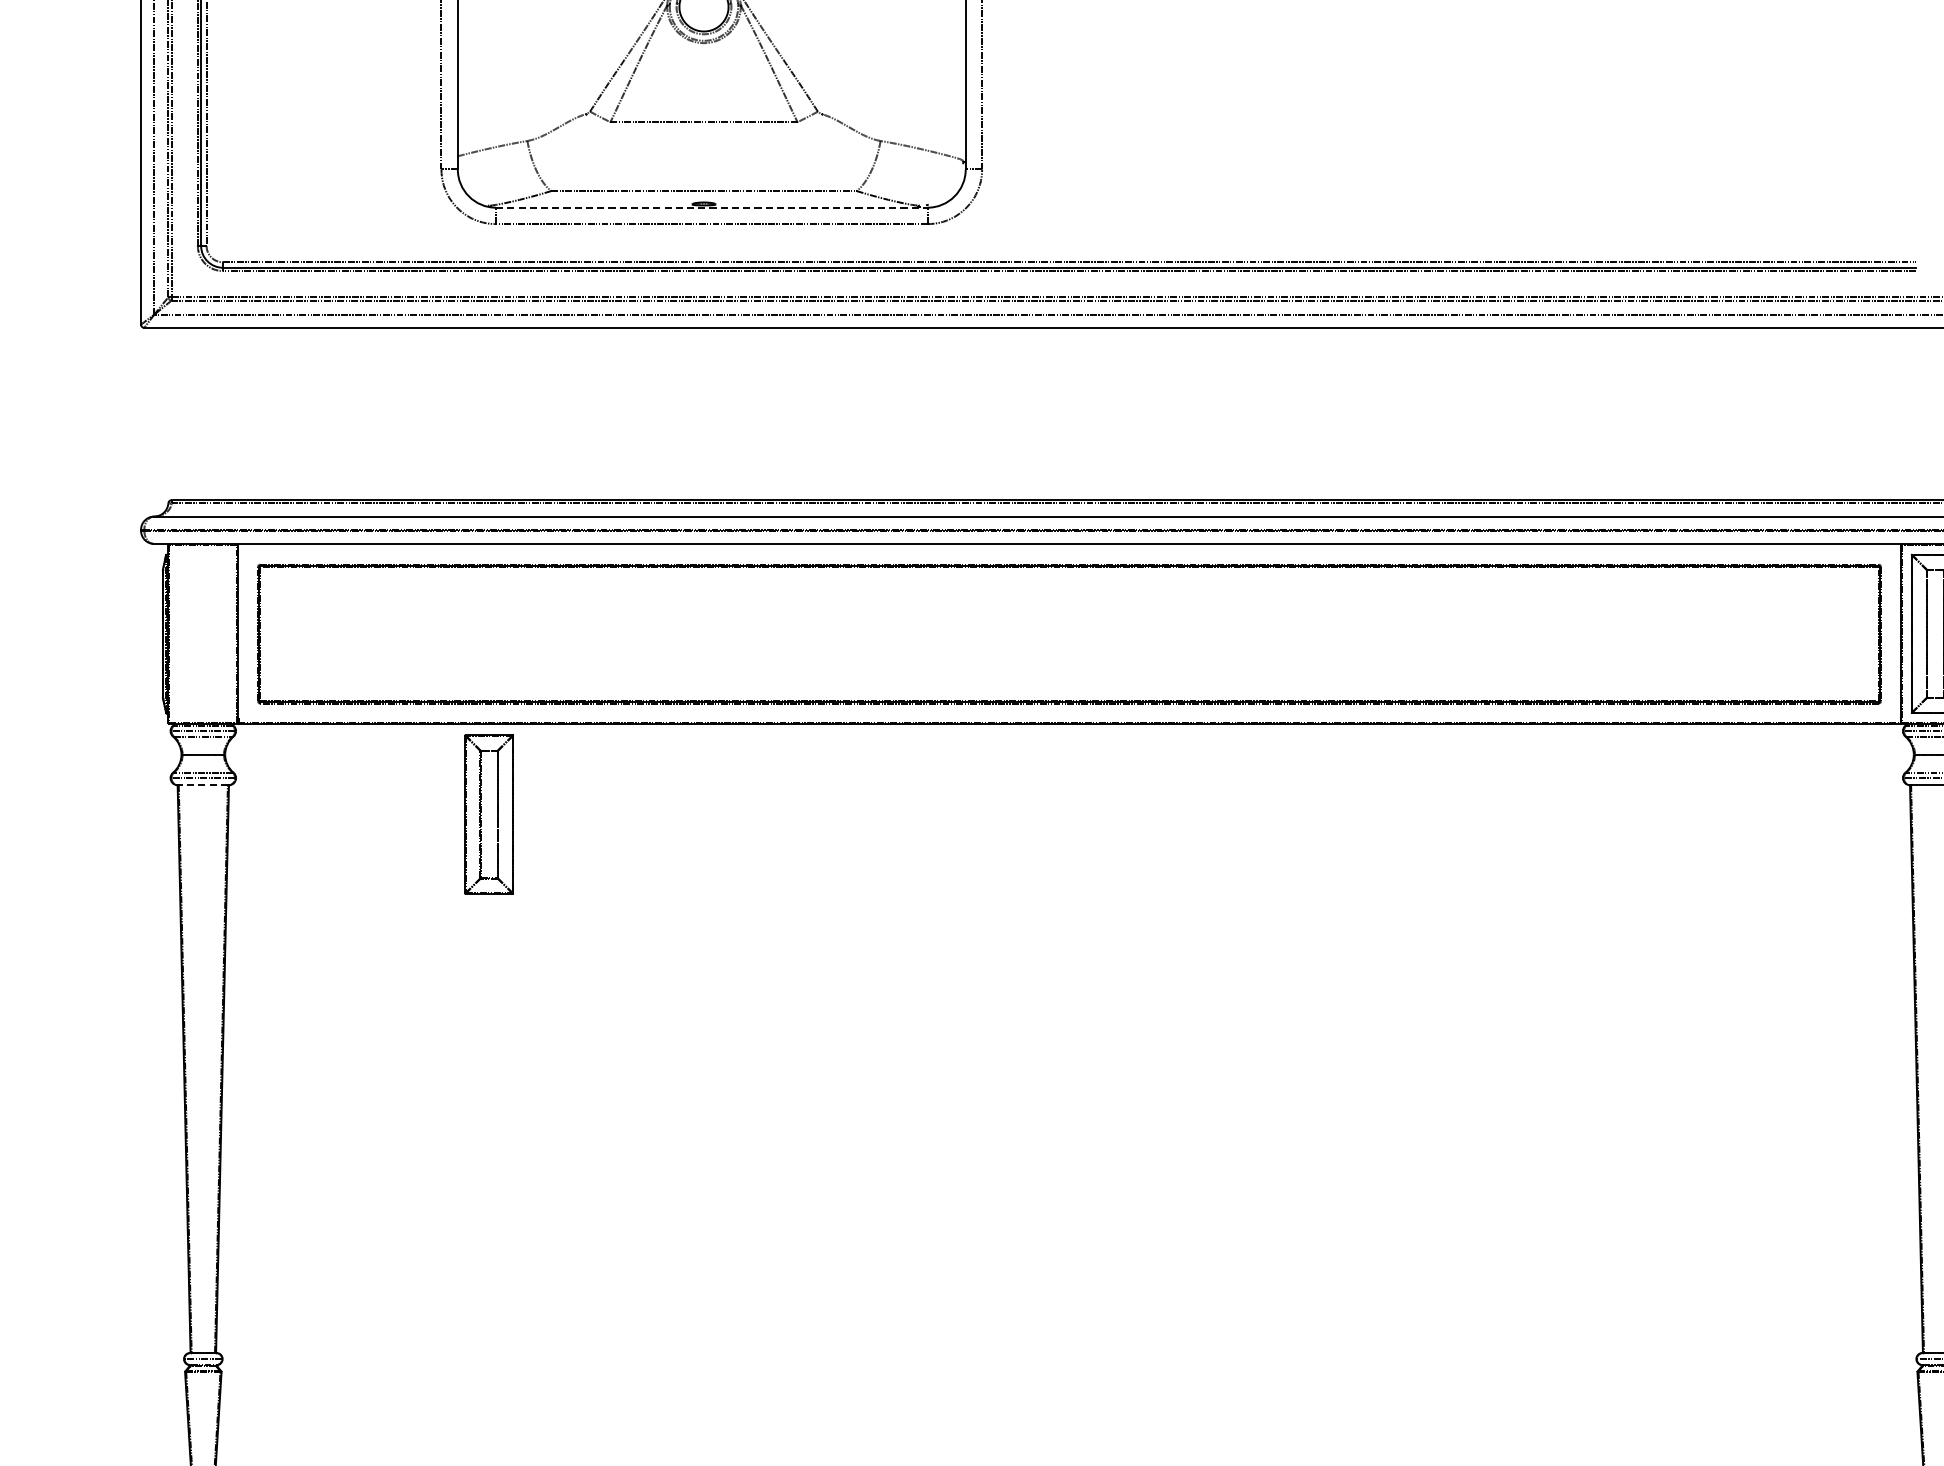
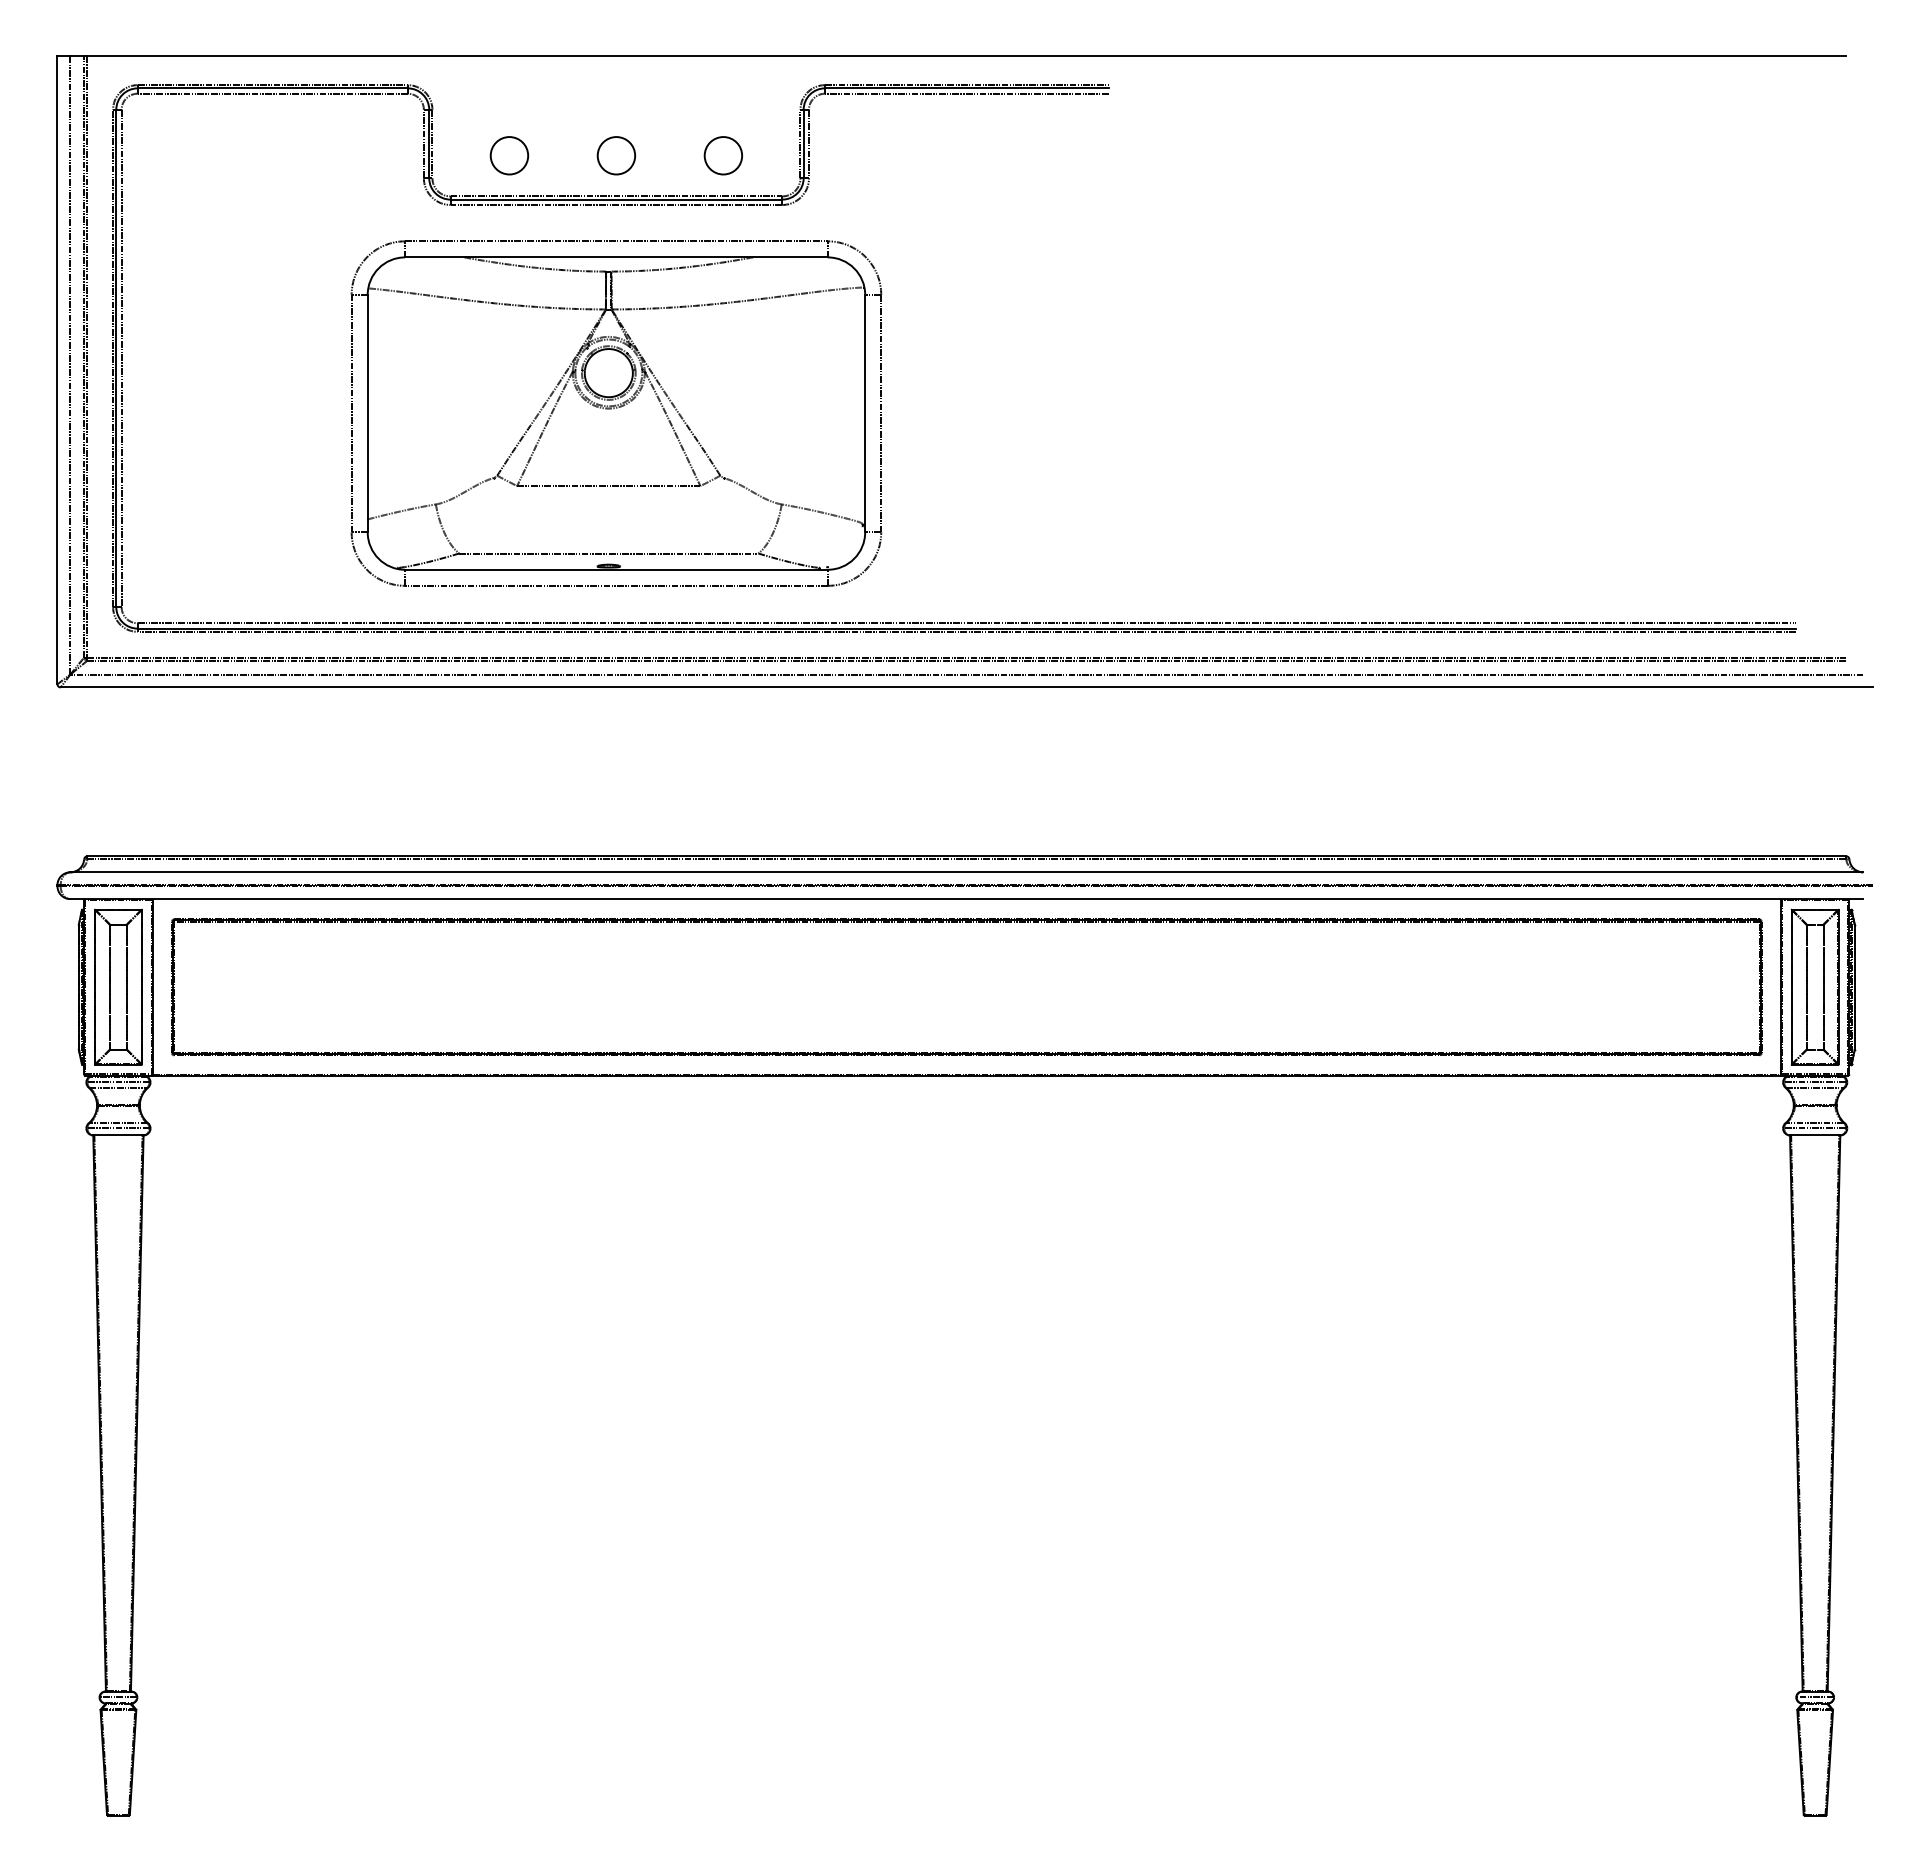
line: (711, 207) -> (616, 569), dashed -> solid
line: (202, 785) -> (117, 1135), dashed -> solid
part: (489, 813) -> (118, 986), moved

